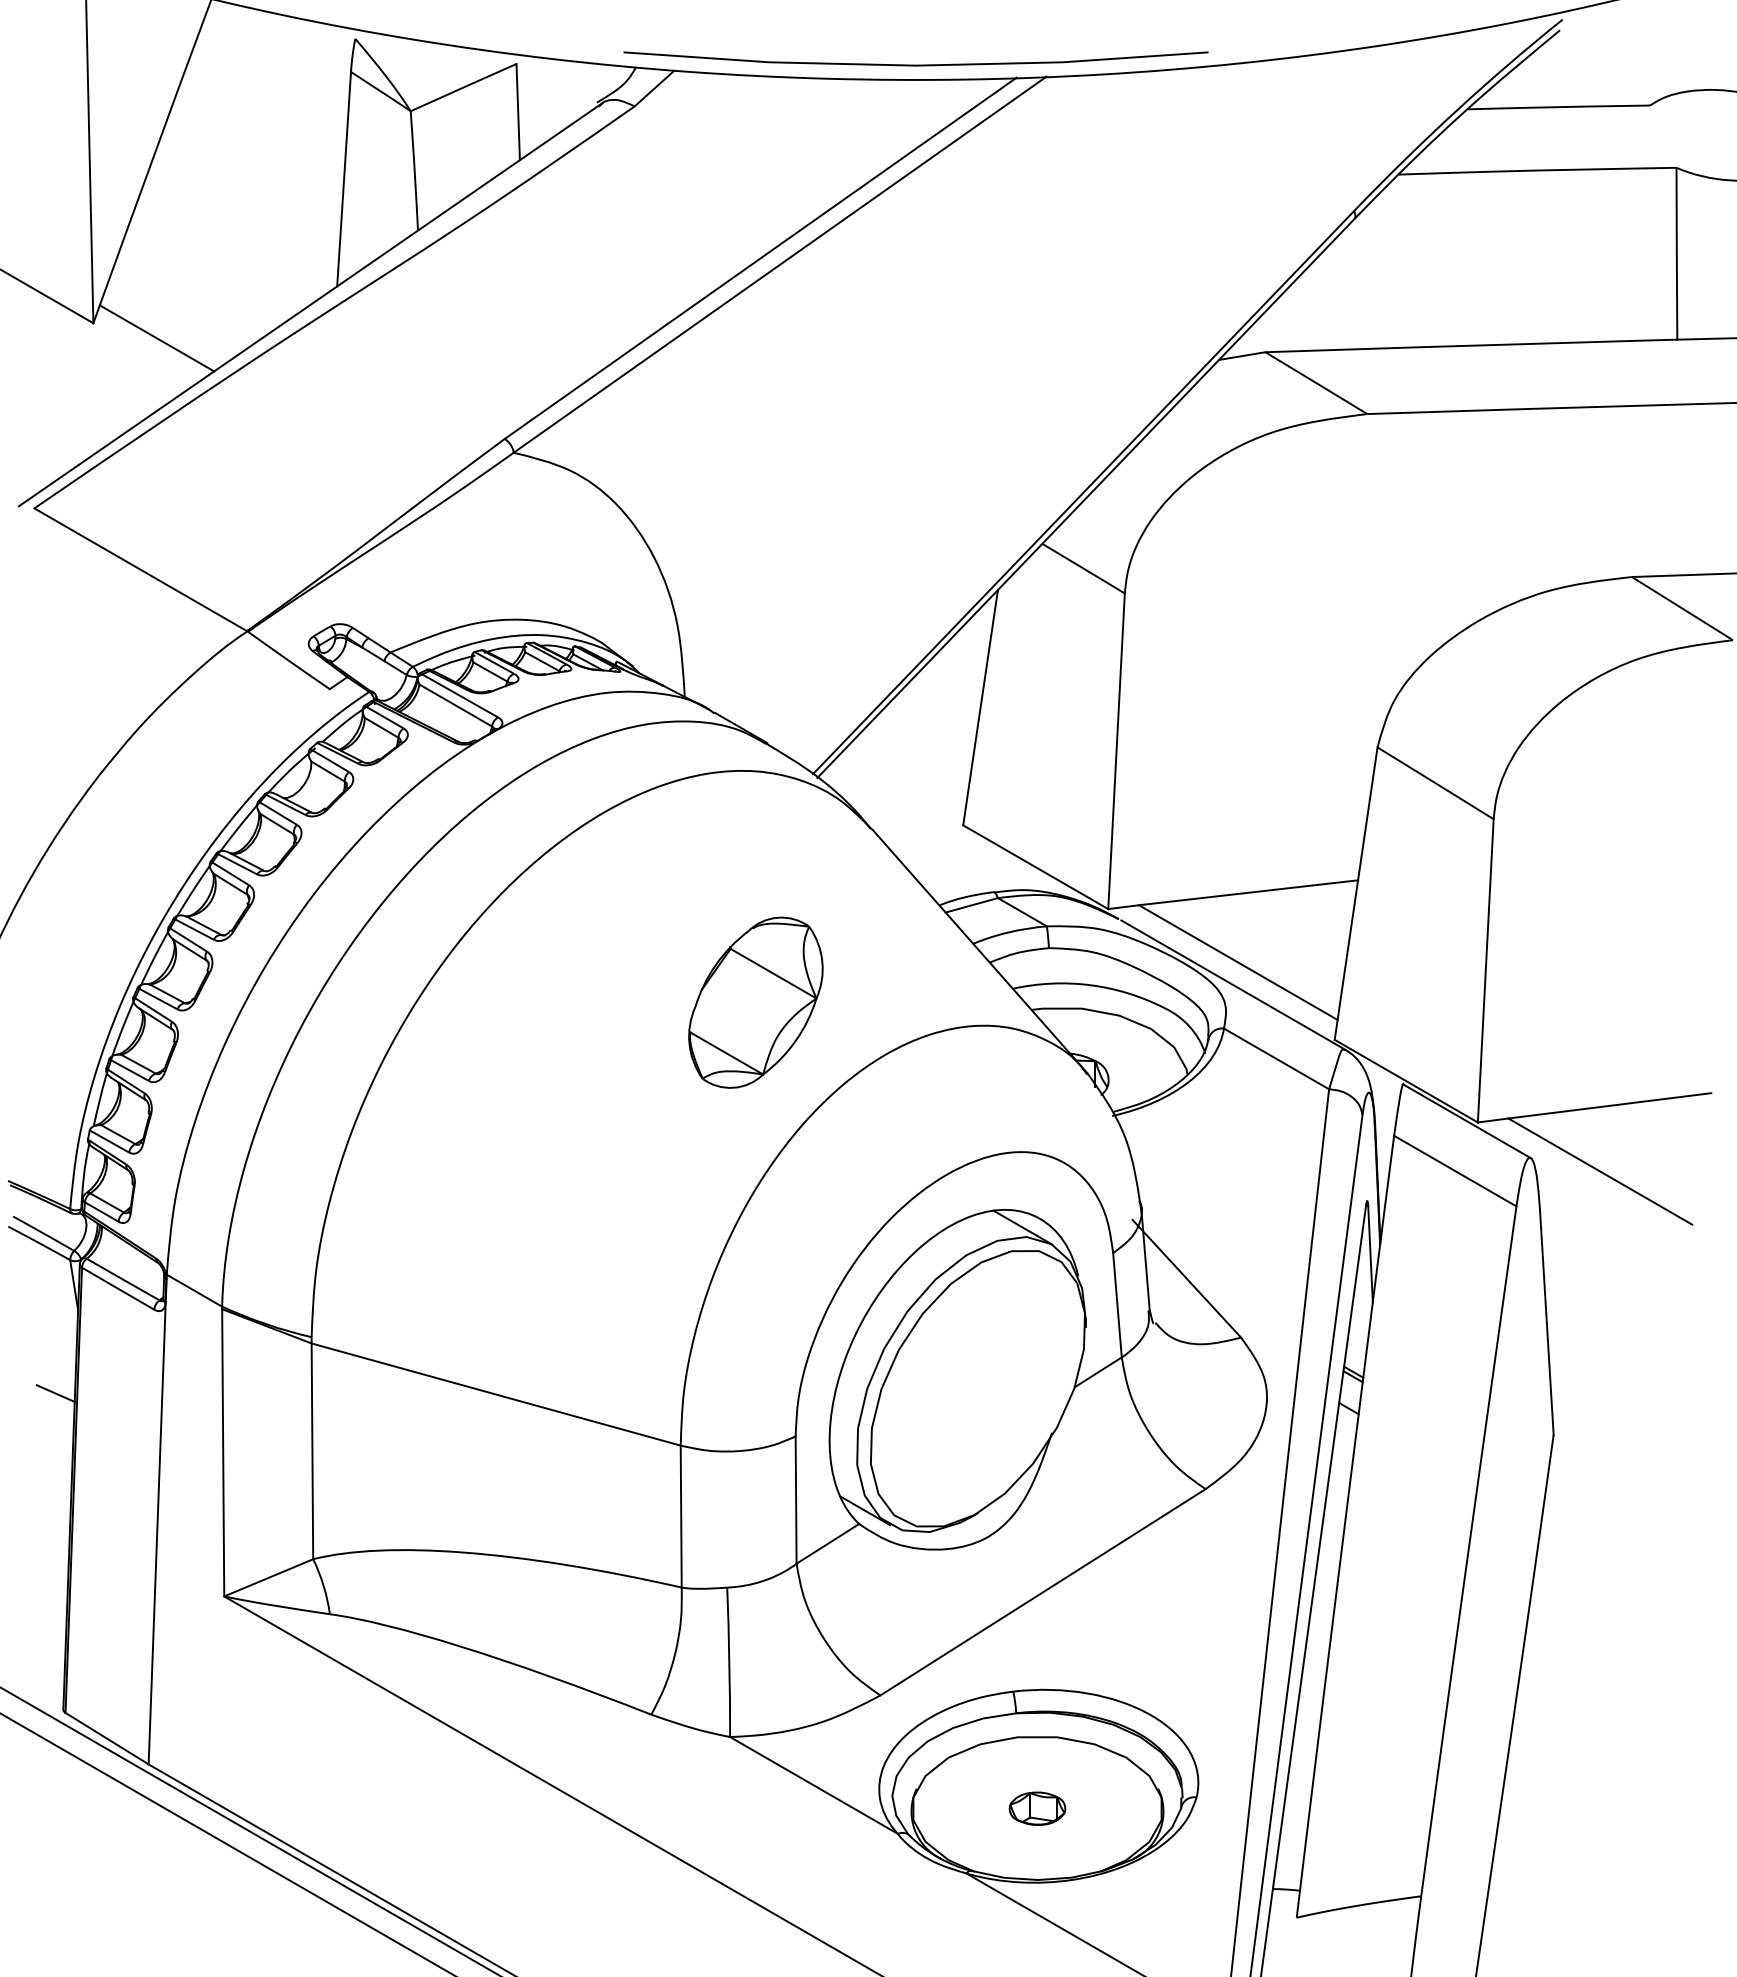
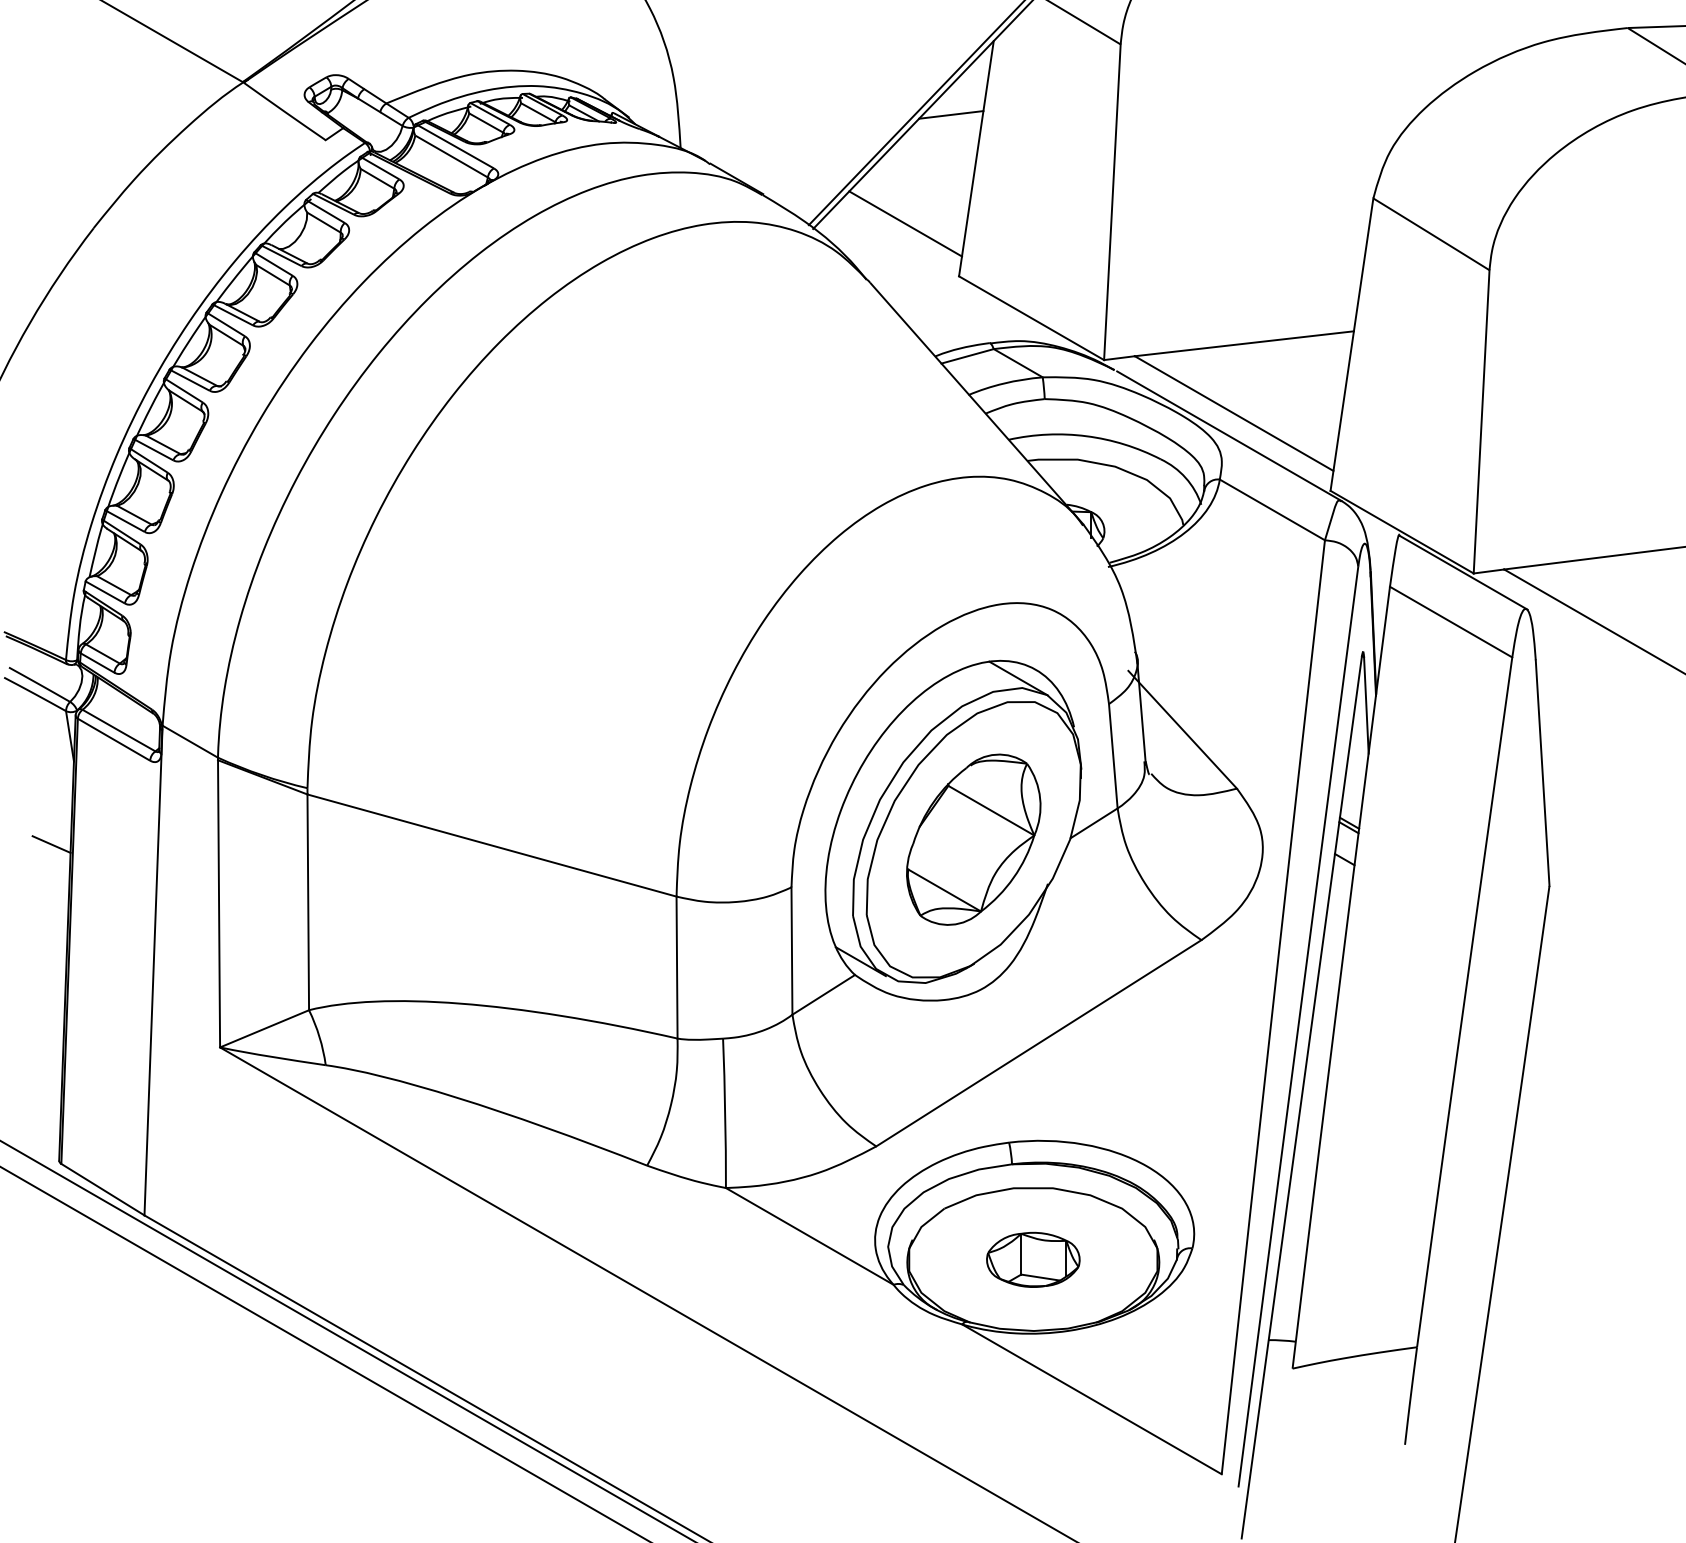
line: (955, 663) -> (951, 114), added
line: (909, 772) -> (905, 223), added
part: (755, 1002) -> (973, 839), moved
part: (1037, 1808) -> (1033, 1259), size x1.67

